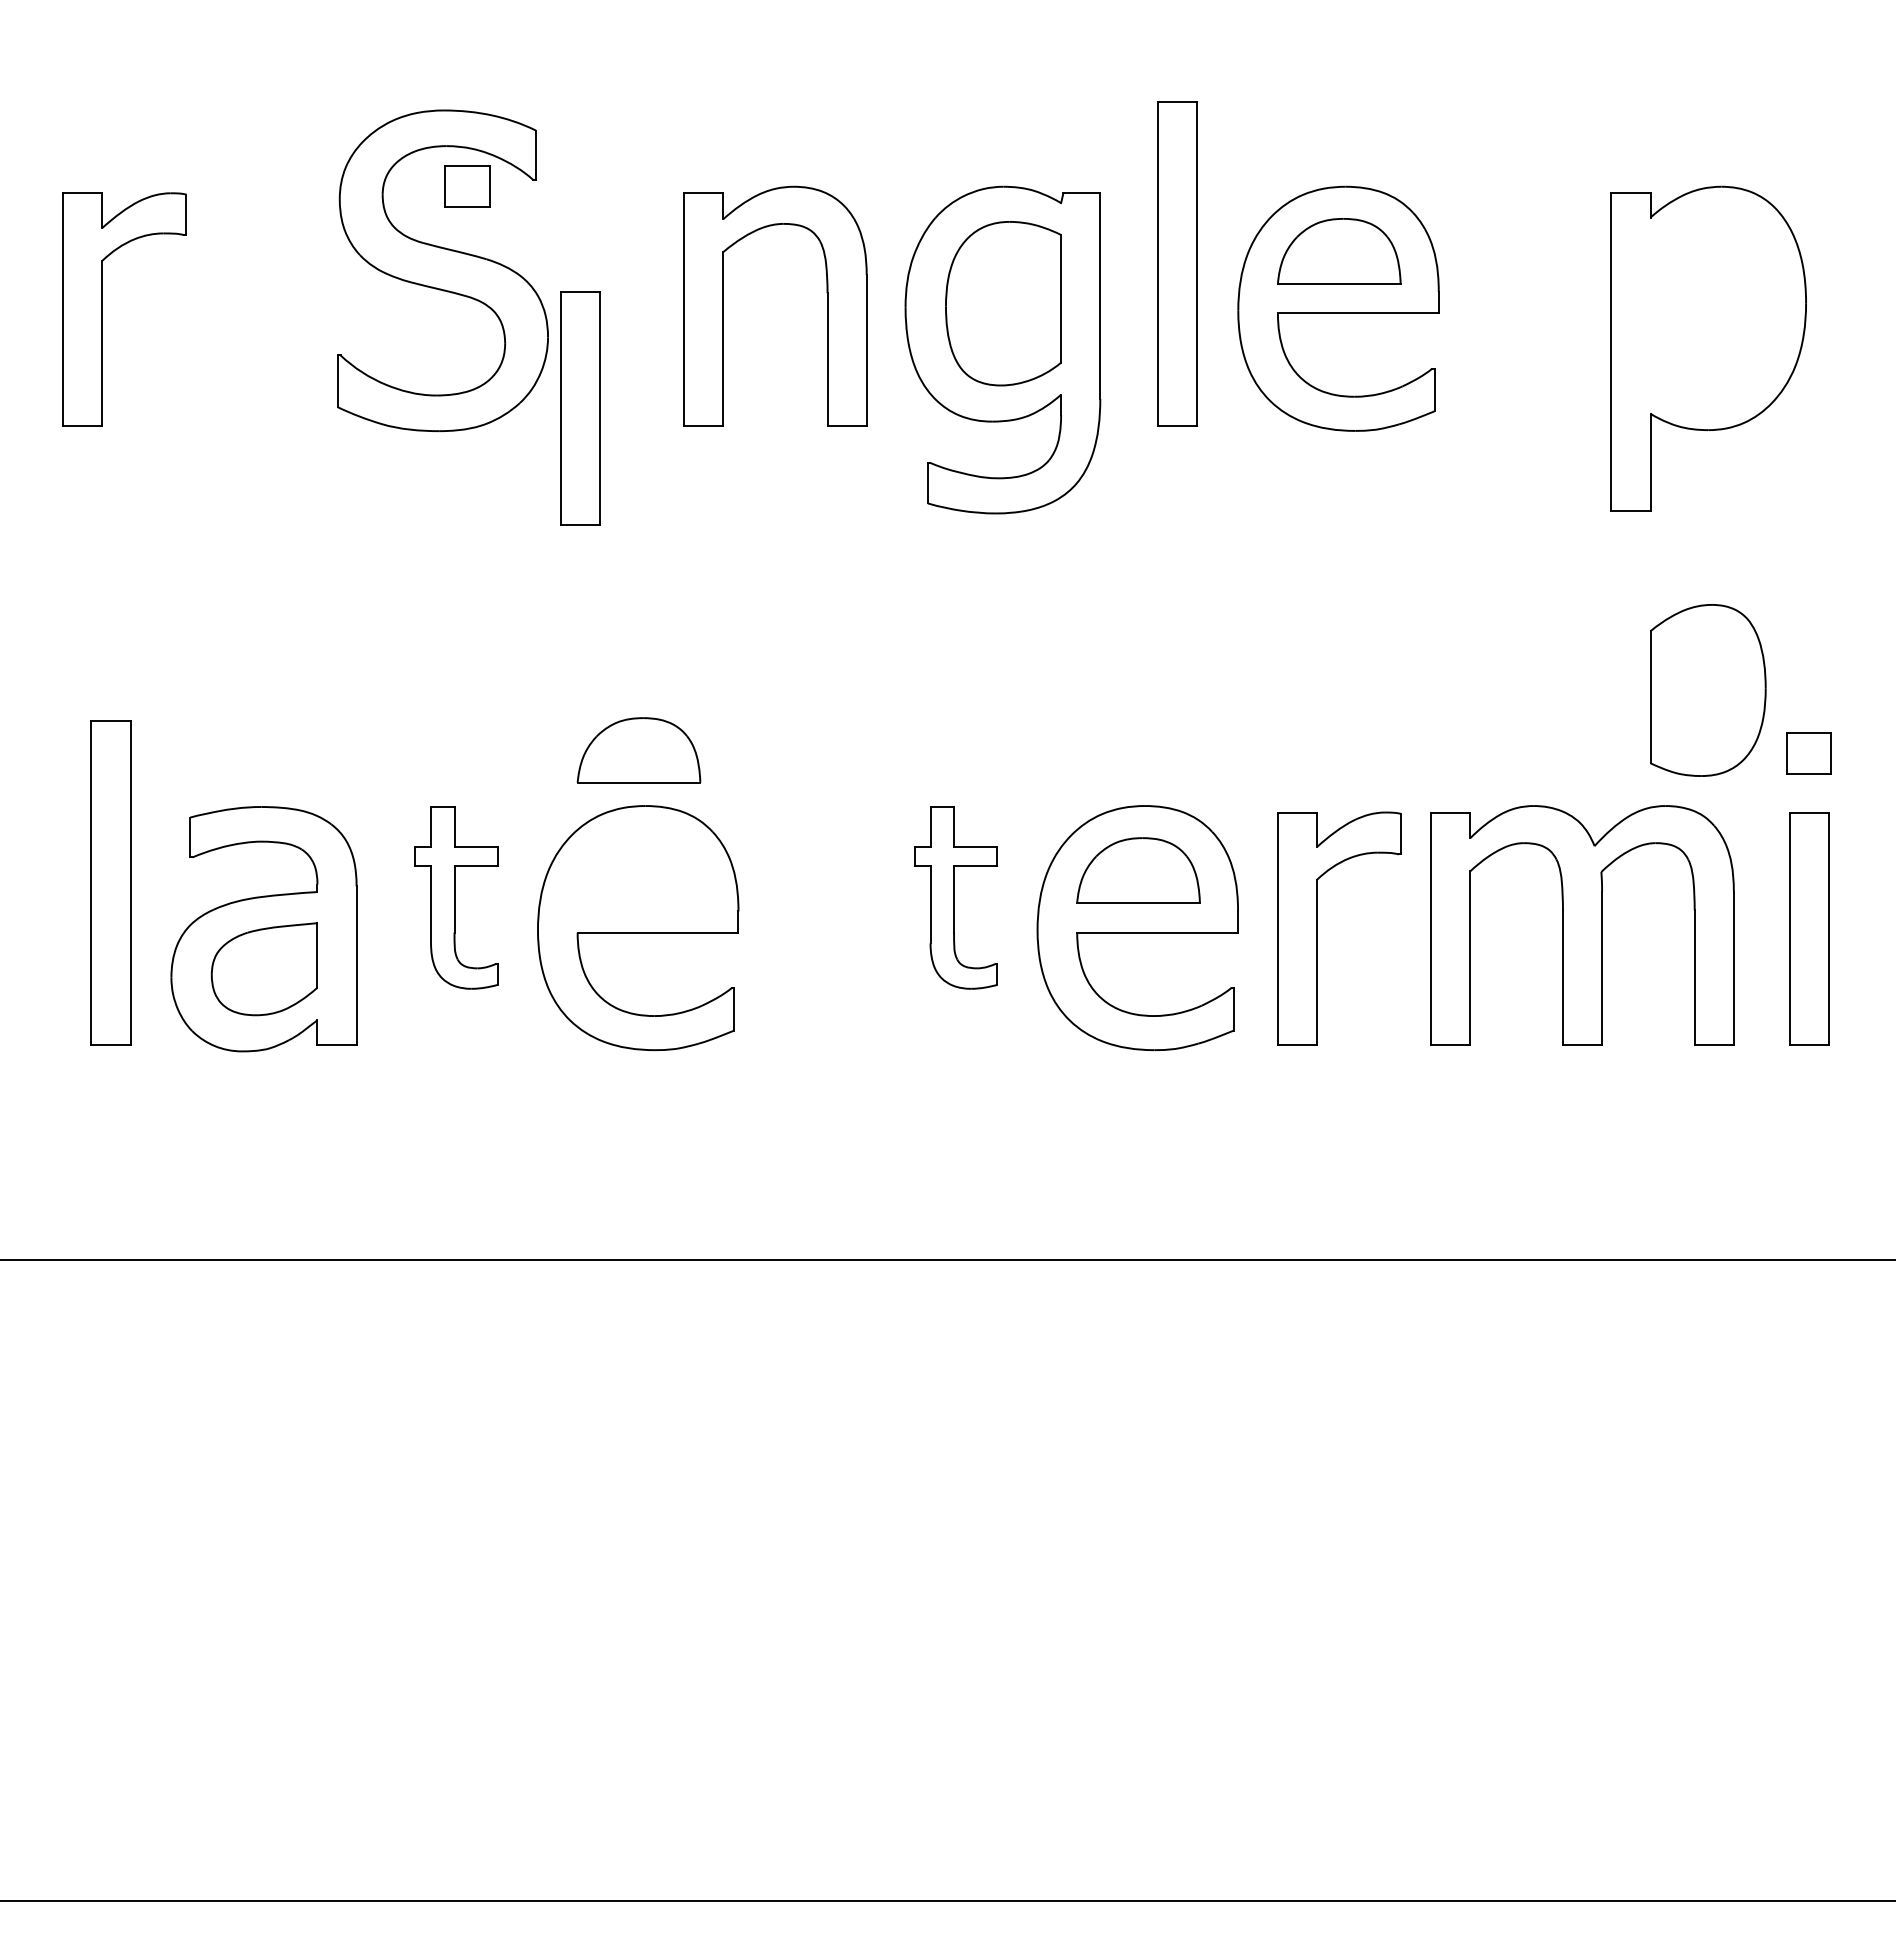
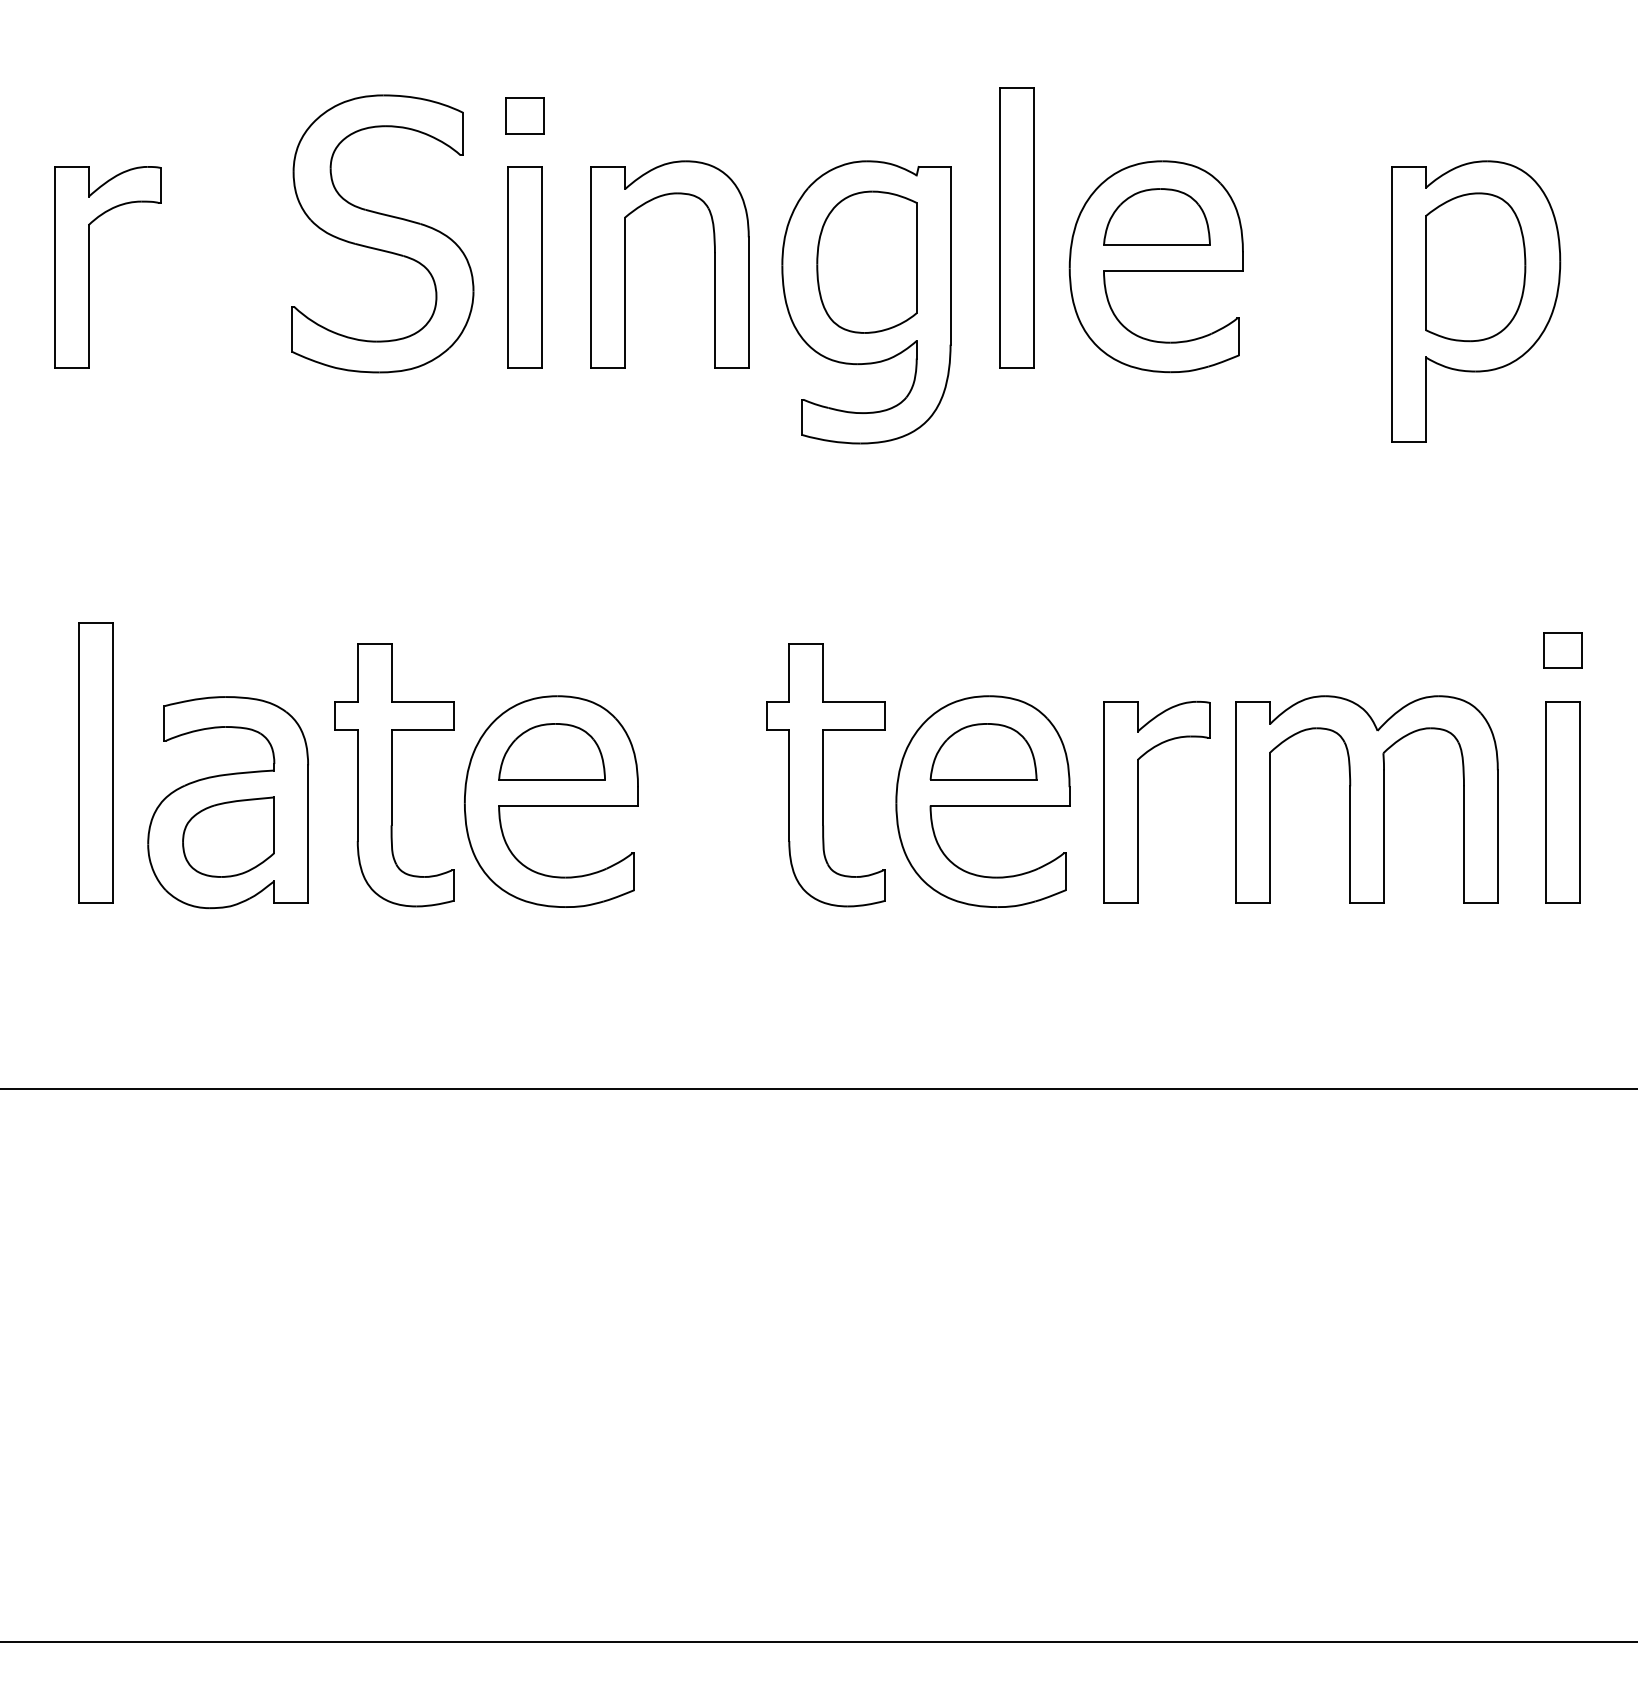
part: (467, 186) -> (524, 116), moved
part: (580, 408) -> (524, 267), moved
part: (1708, 690) -> (1475, 267), moved
part: (638, 750) -> (551, 751), moved
part: (456, 897) -> (394, 775), size x1.67
part: (955, 897) -> (825, 775), size x1.67

